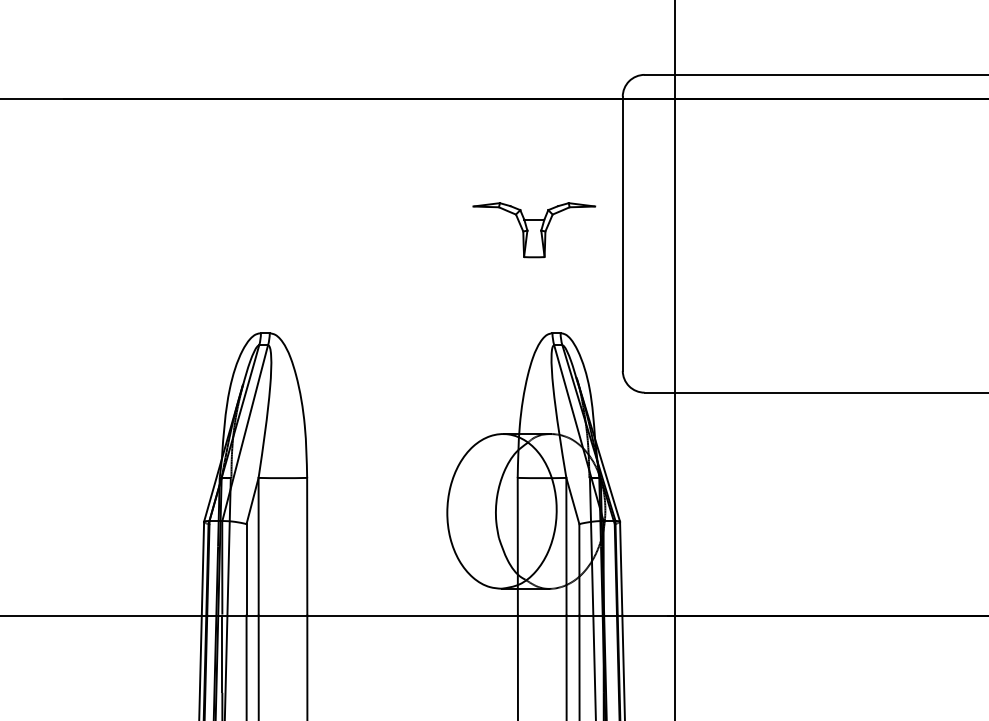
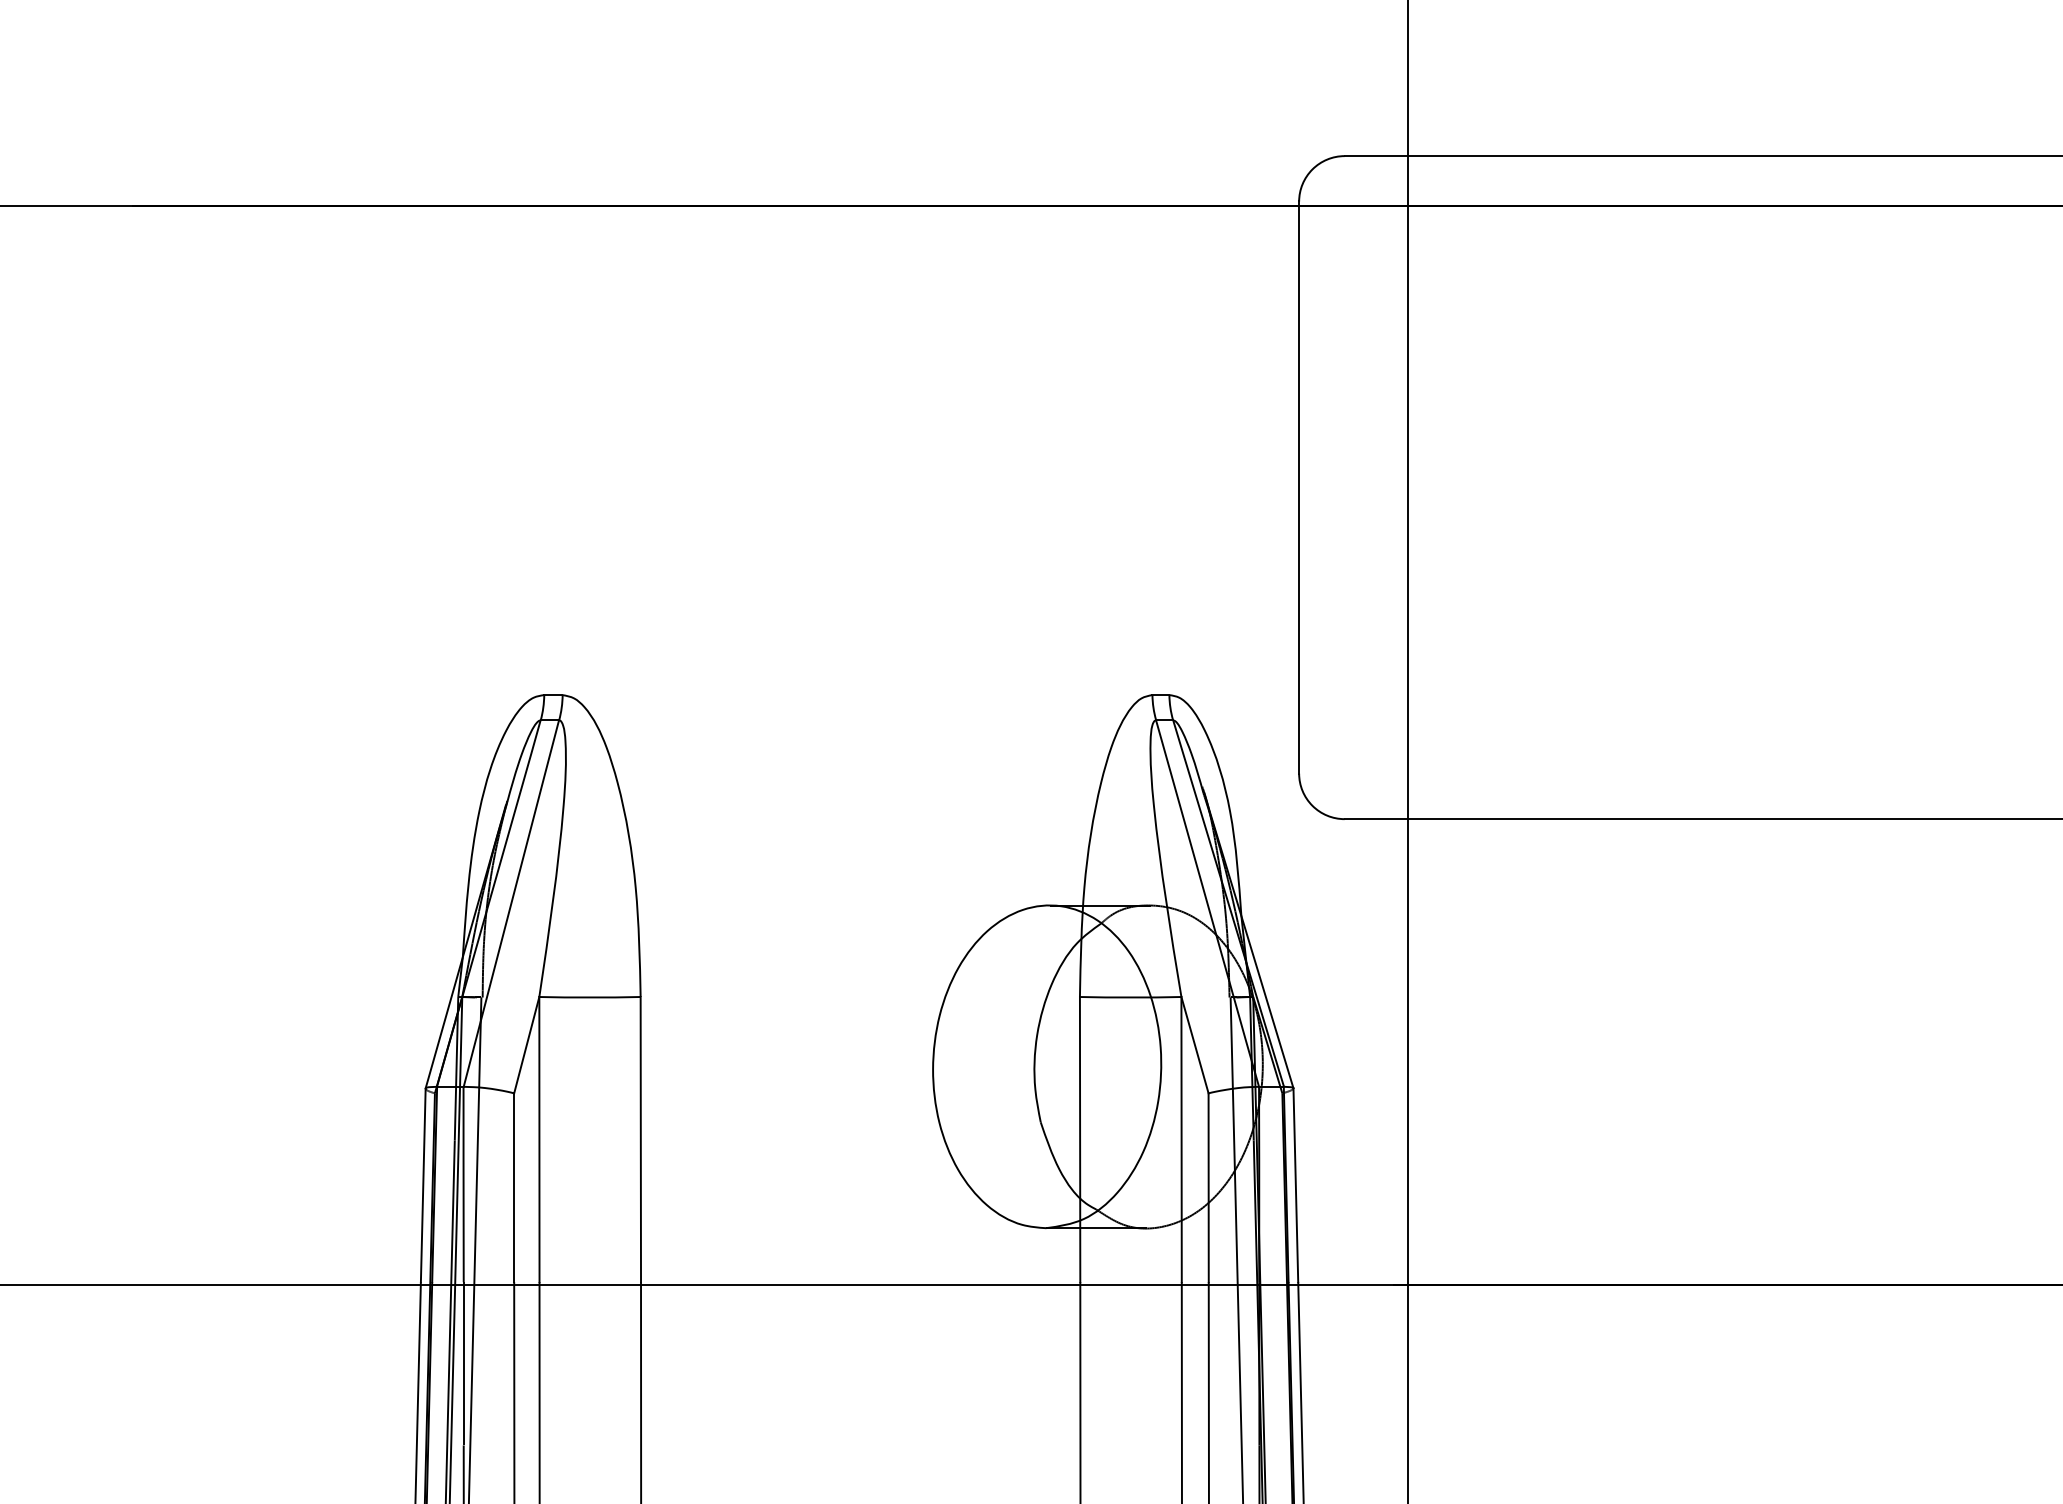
part: (534, 230) -> (1114, 480), removed

